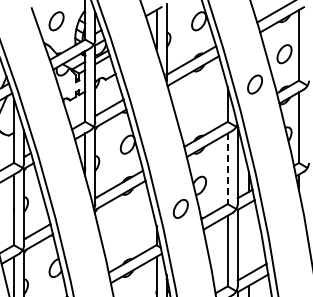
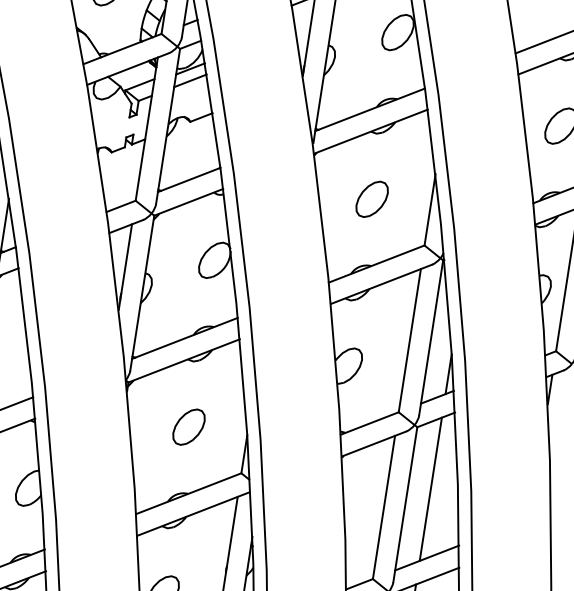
part: (255, 84) -> (373, 199), moved
line: (227, 169) -> (409, 342), dashed -> solid
part: (180, 208) -> (188, 426), moved
line: (248, 238) -> (430, 488), added

